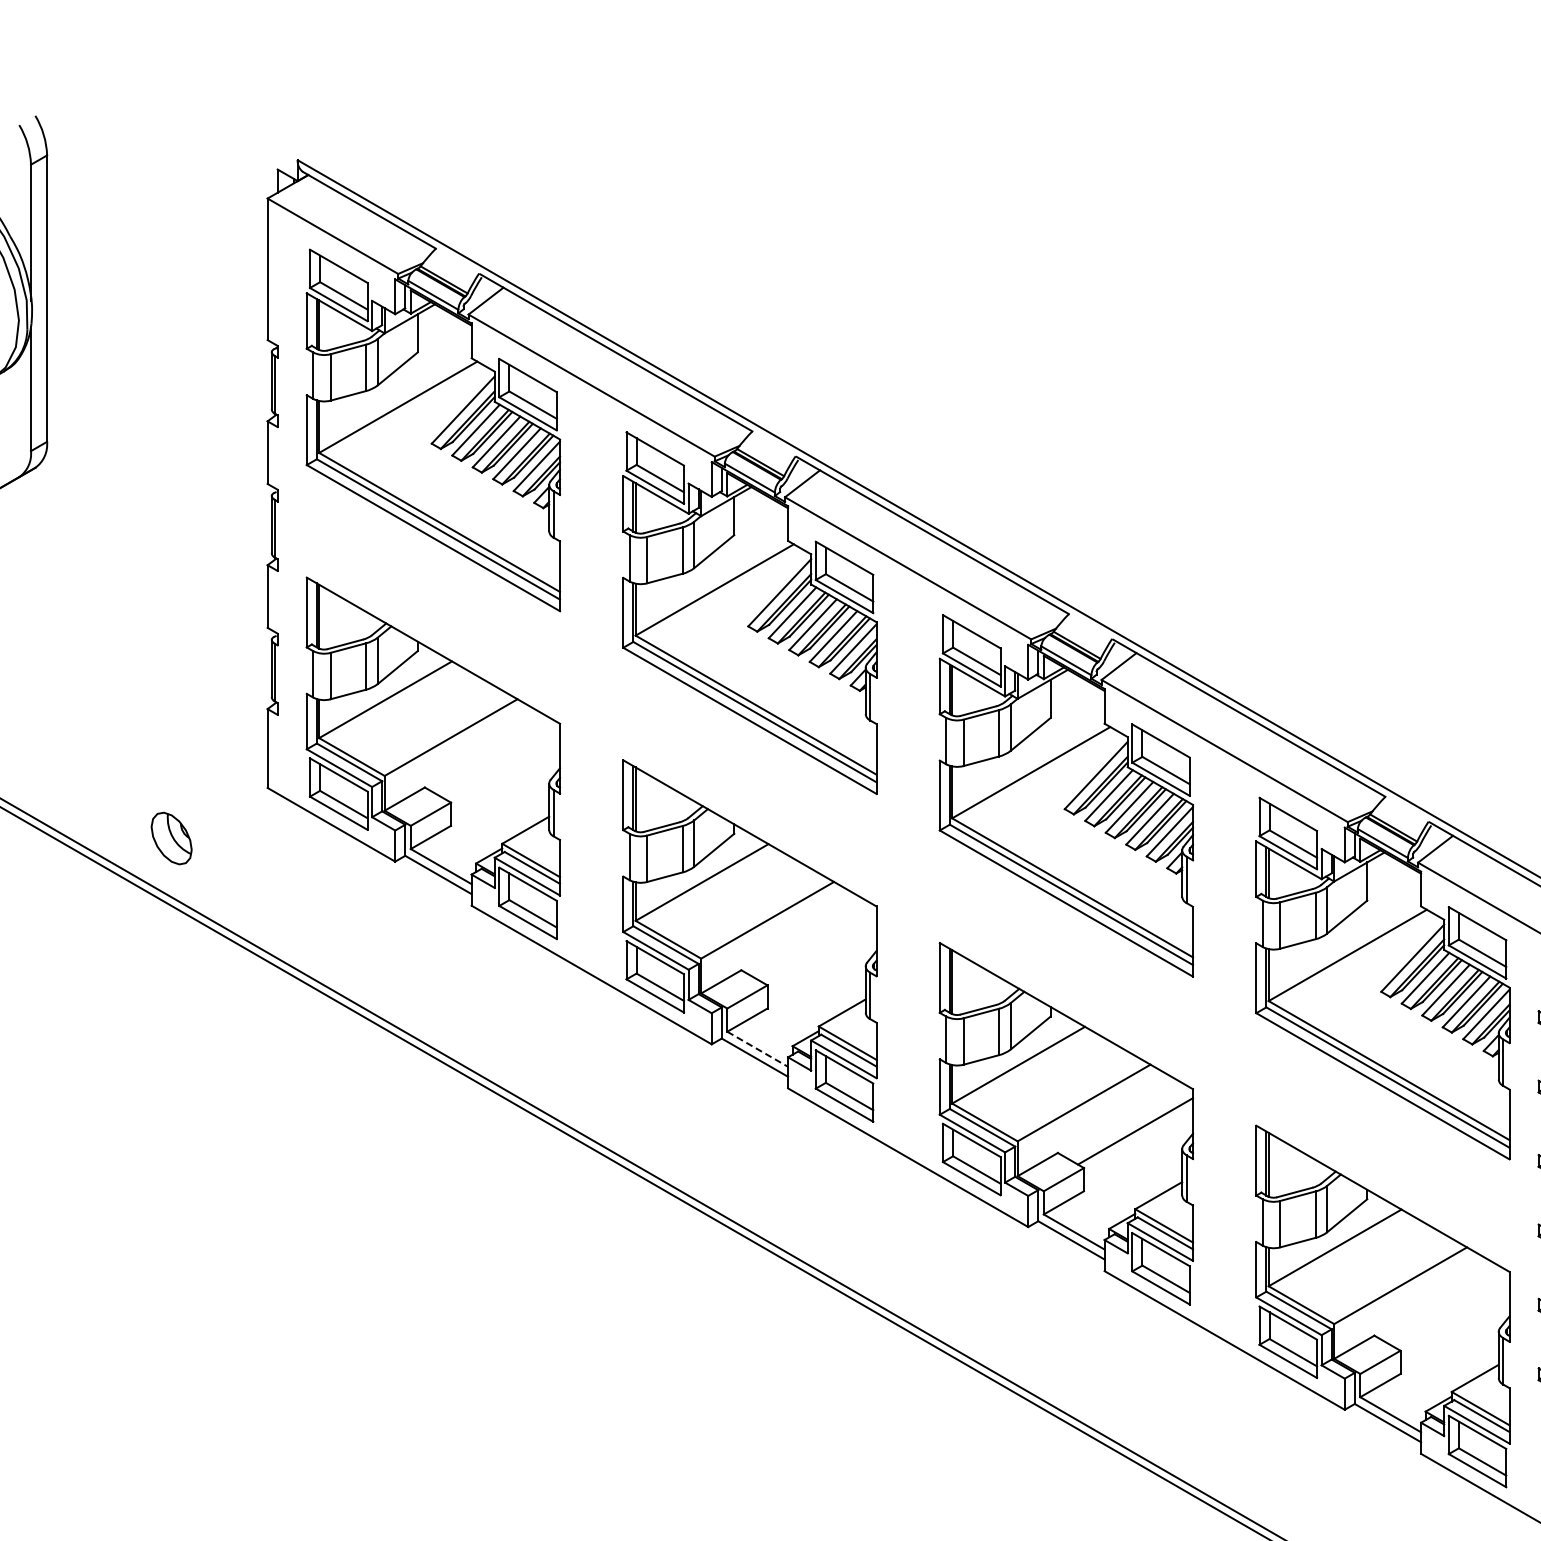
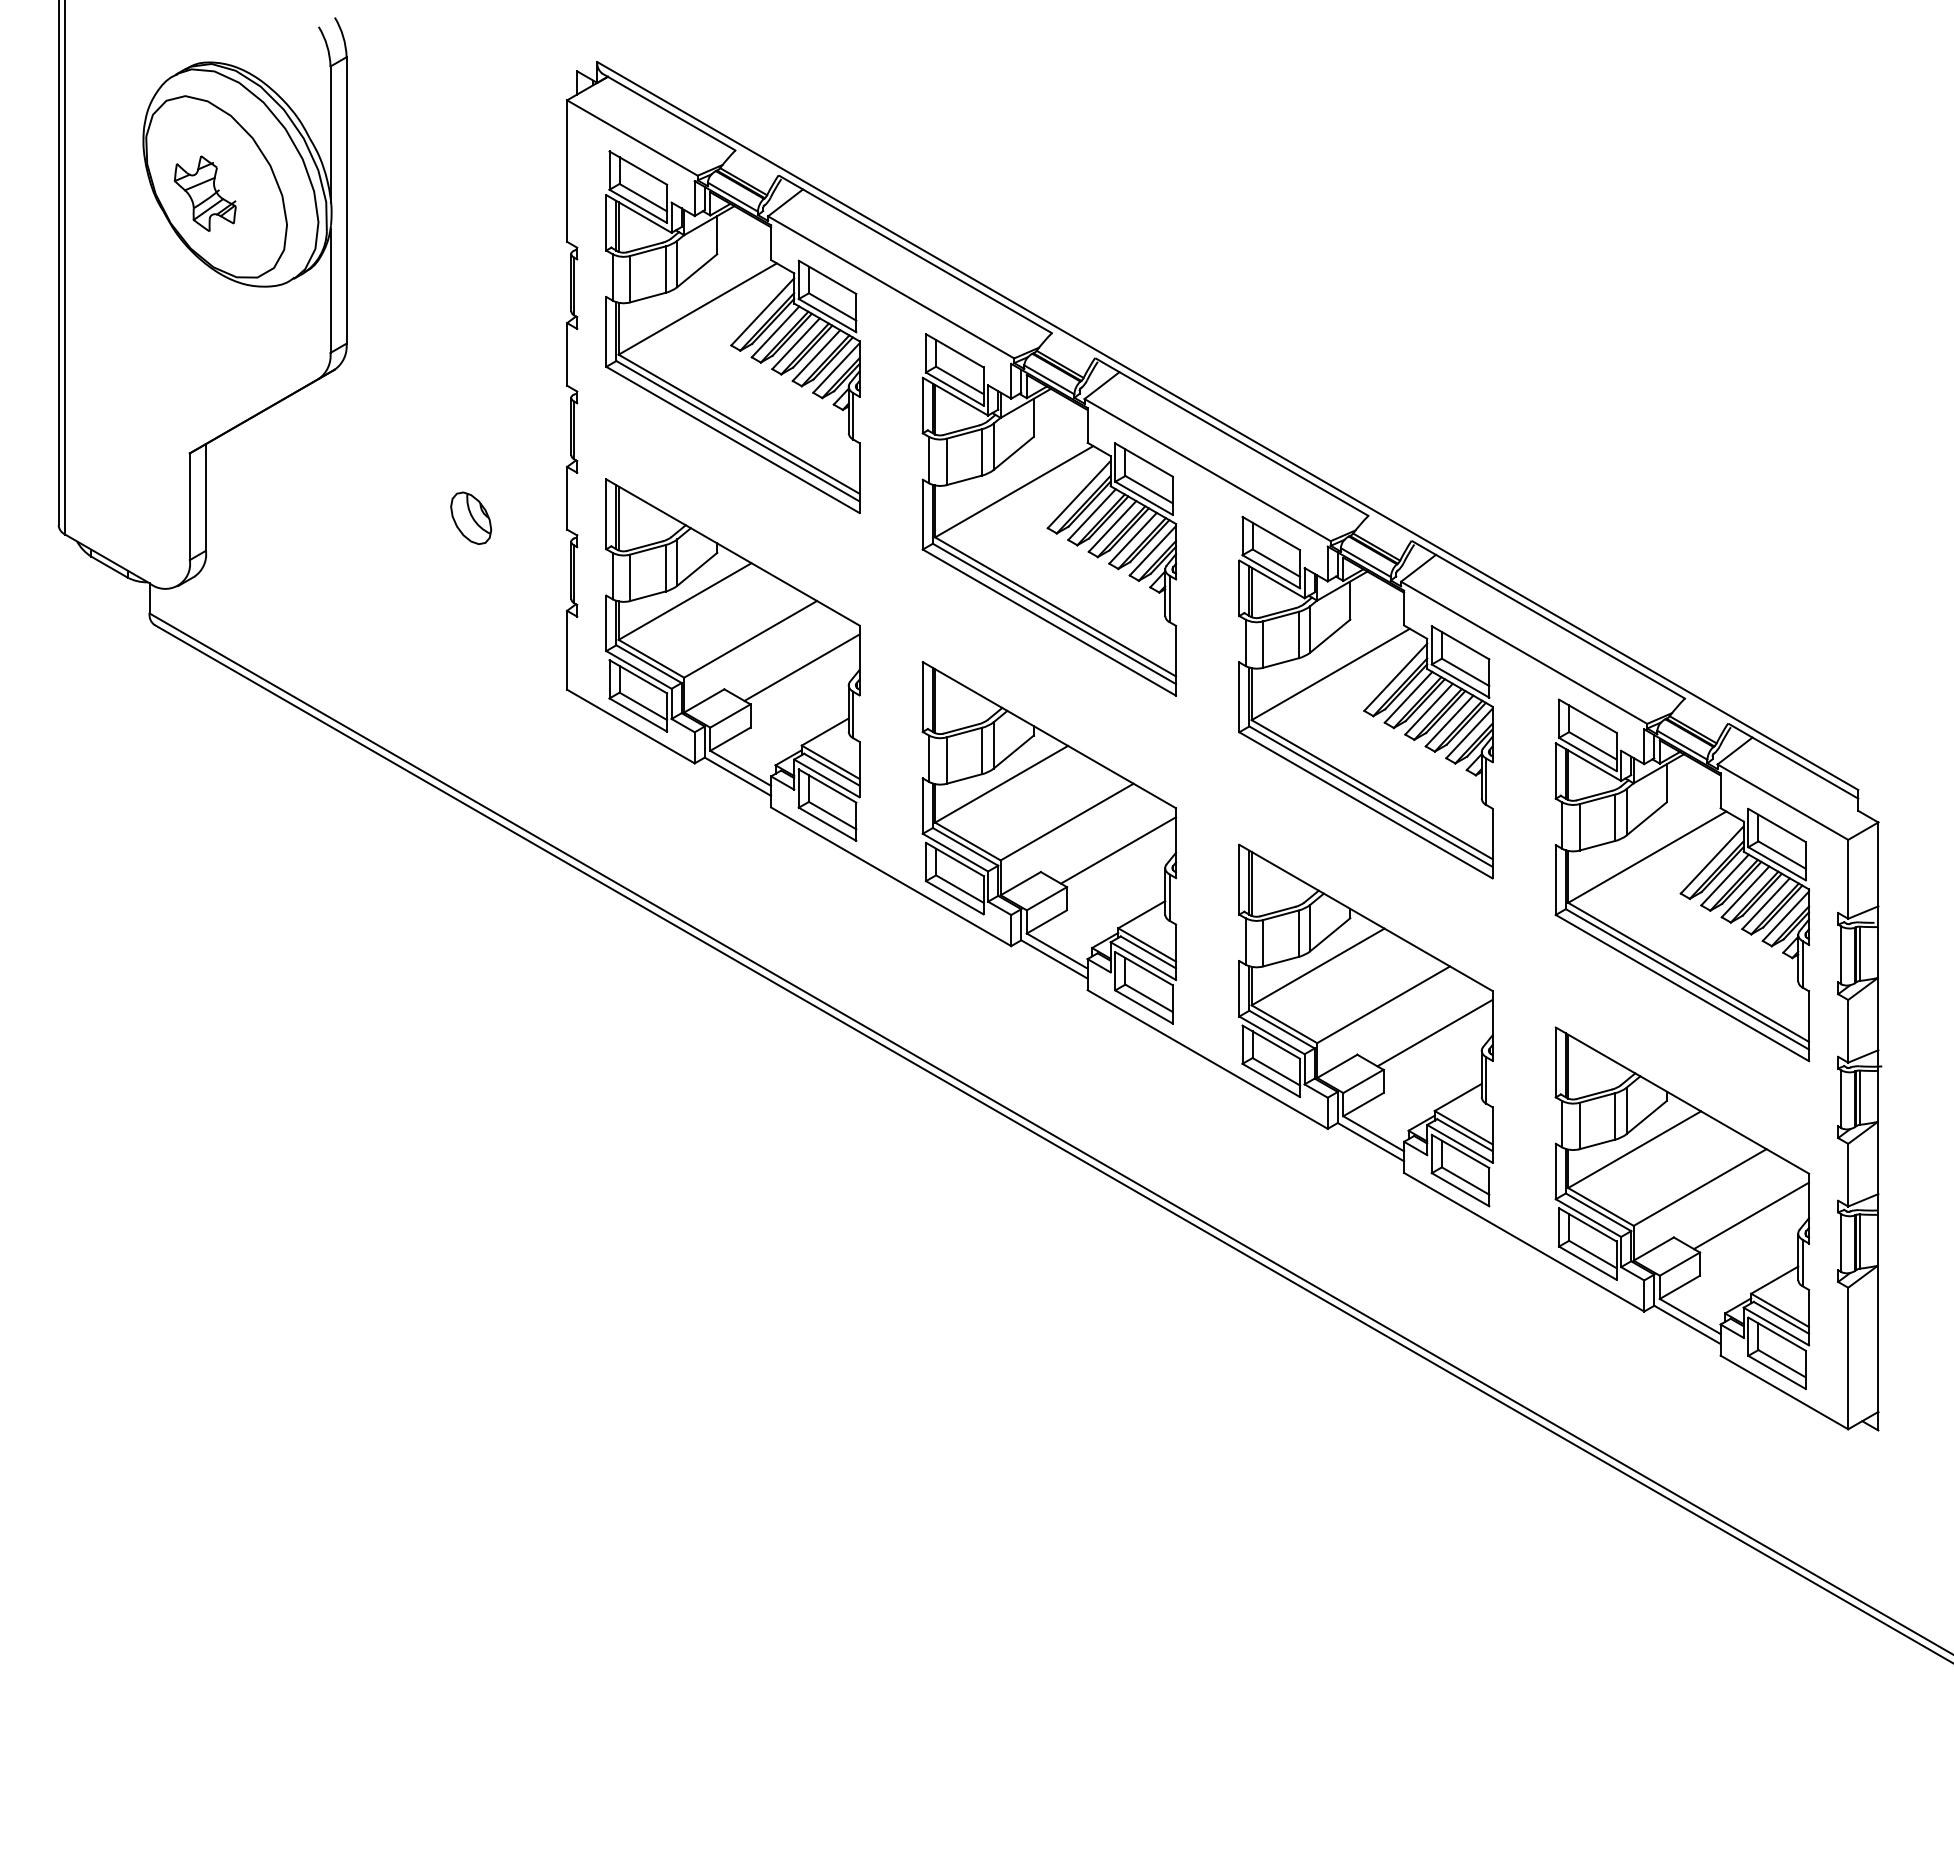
line: (501, 765) -> (801, 667), added
part: (171, 837) -> (471, 517), moved
line: (818, 948) -> (1118, 850), added
line: (757, 1049) -> (1057, 951), dashed -> solid
line: (1451, 1313) -> (1751, 1215), added

